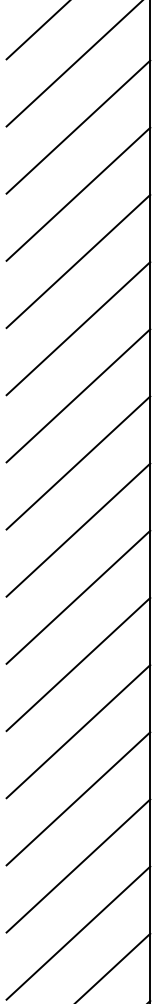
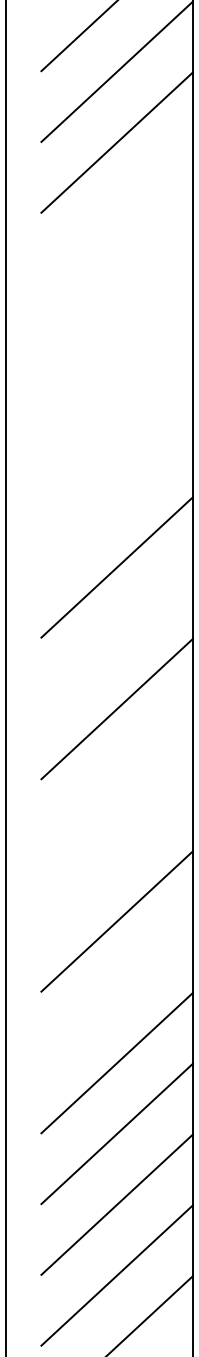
line: (77, 127) -> (116, 213), removed
line: (77, 194) -> (116, 284), removed
line: (77, 260) -> (116, 354), removed
line: (77, 328) -> (116, 425), removed
line: (77, 395) -> (116, 496), removed
line: (77, 530) -> (116, 638), removed
line: (77, 664) -> (116, 779), removed
line: (77, 731) -> (116, 850), removed
line: (77, 866) -> (116, 992), removed

